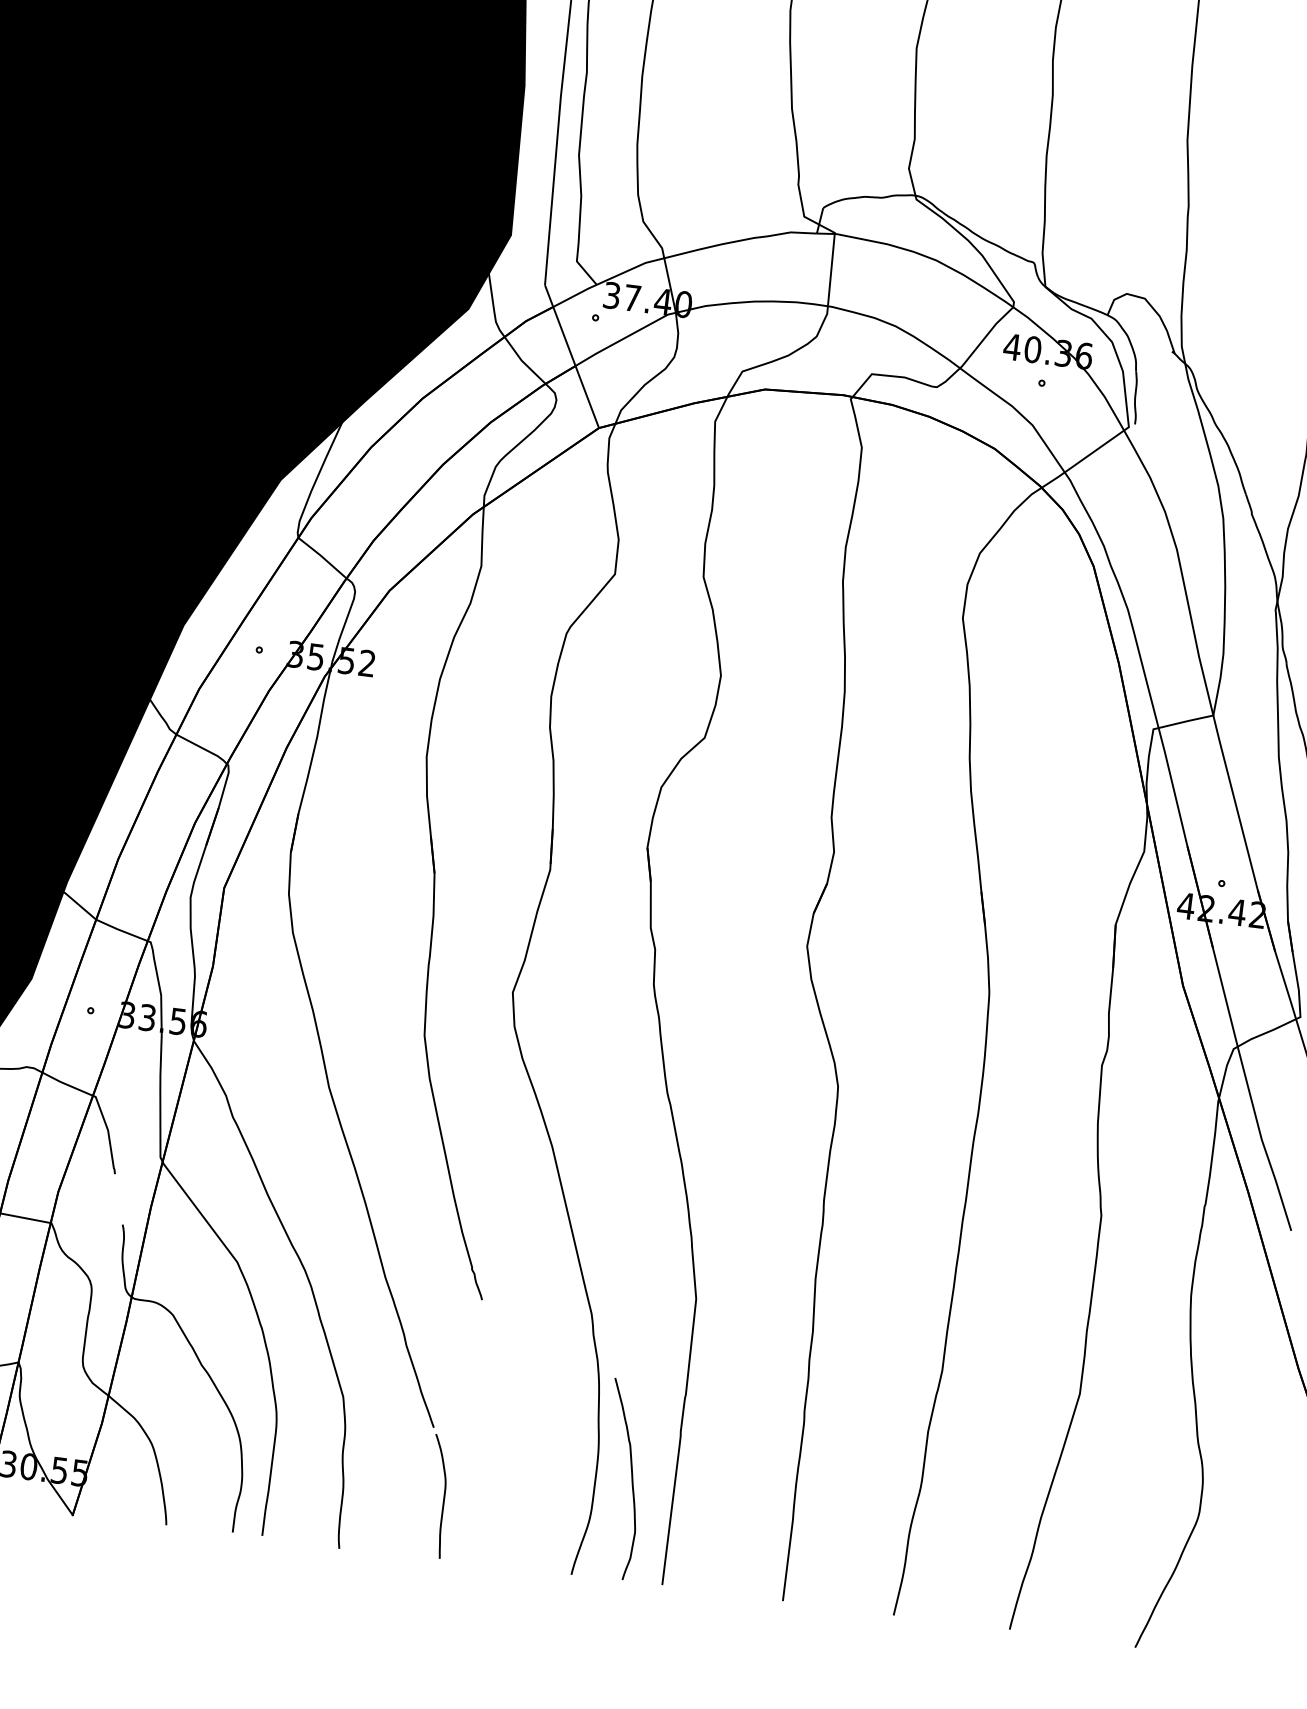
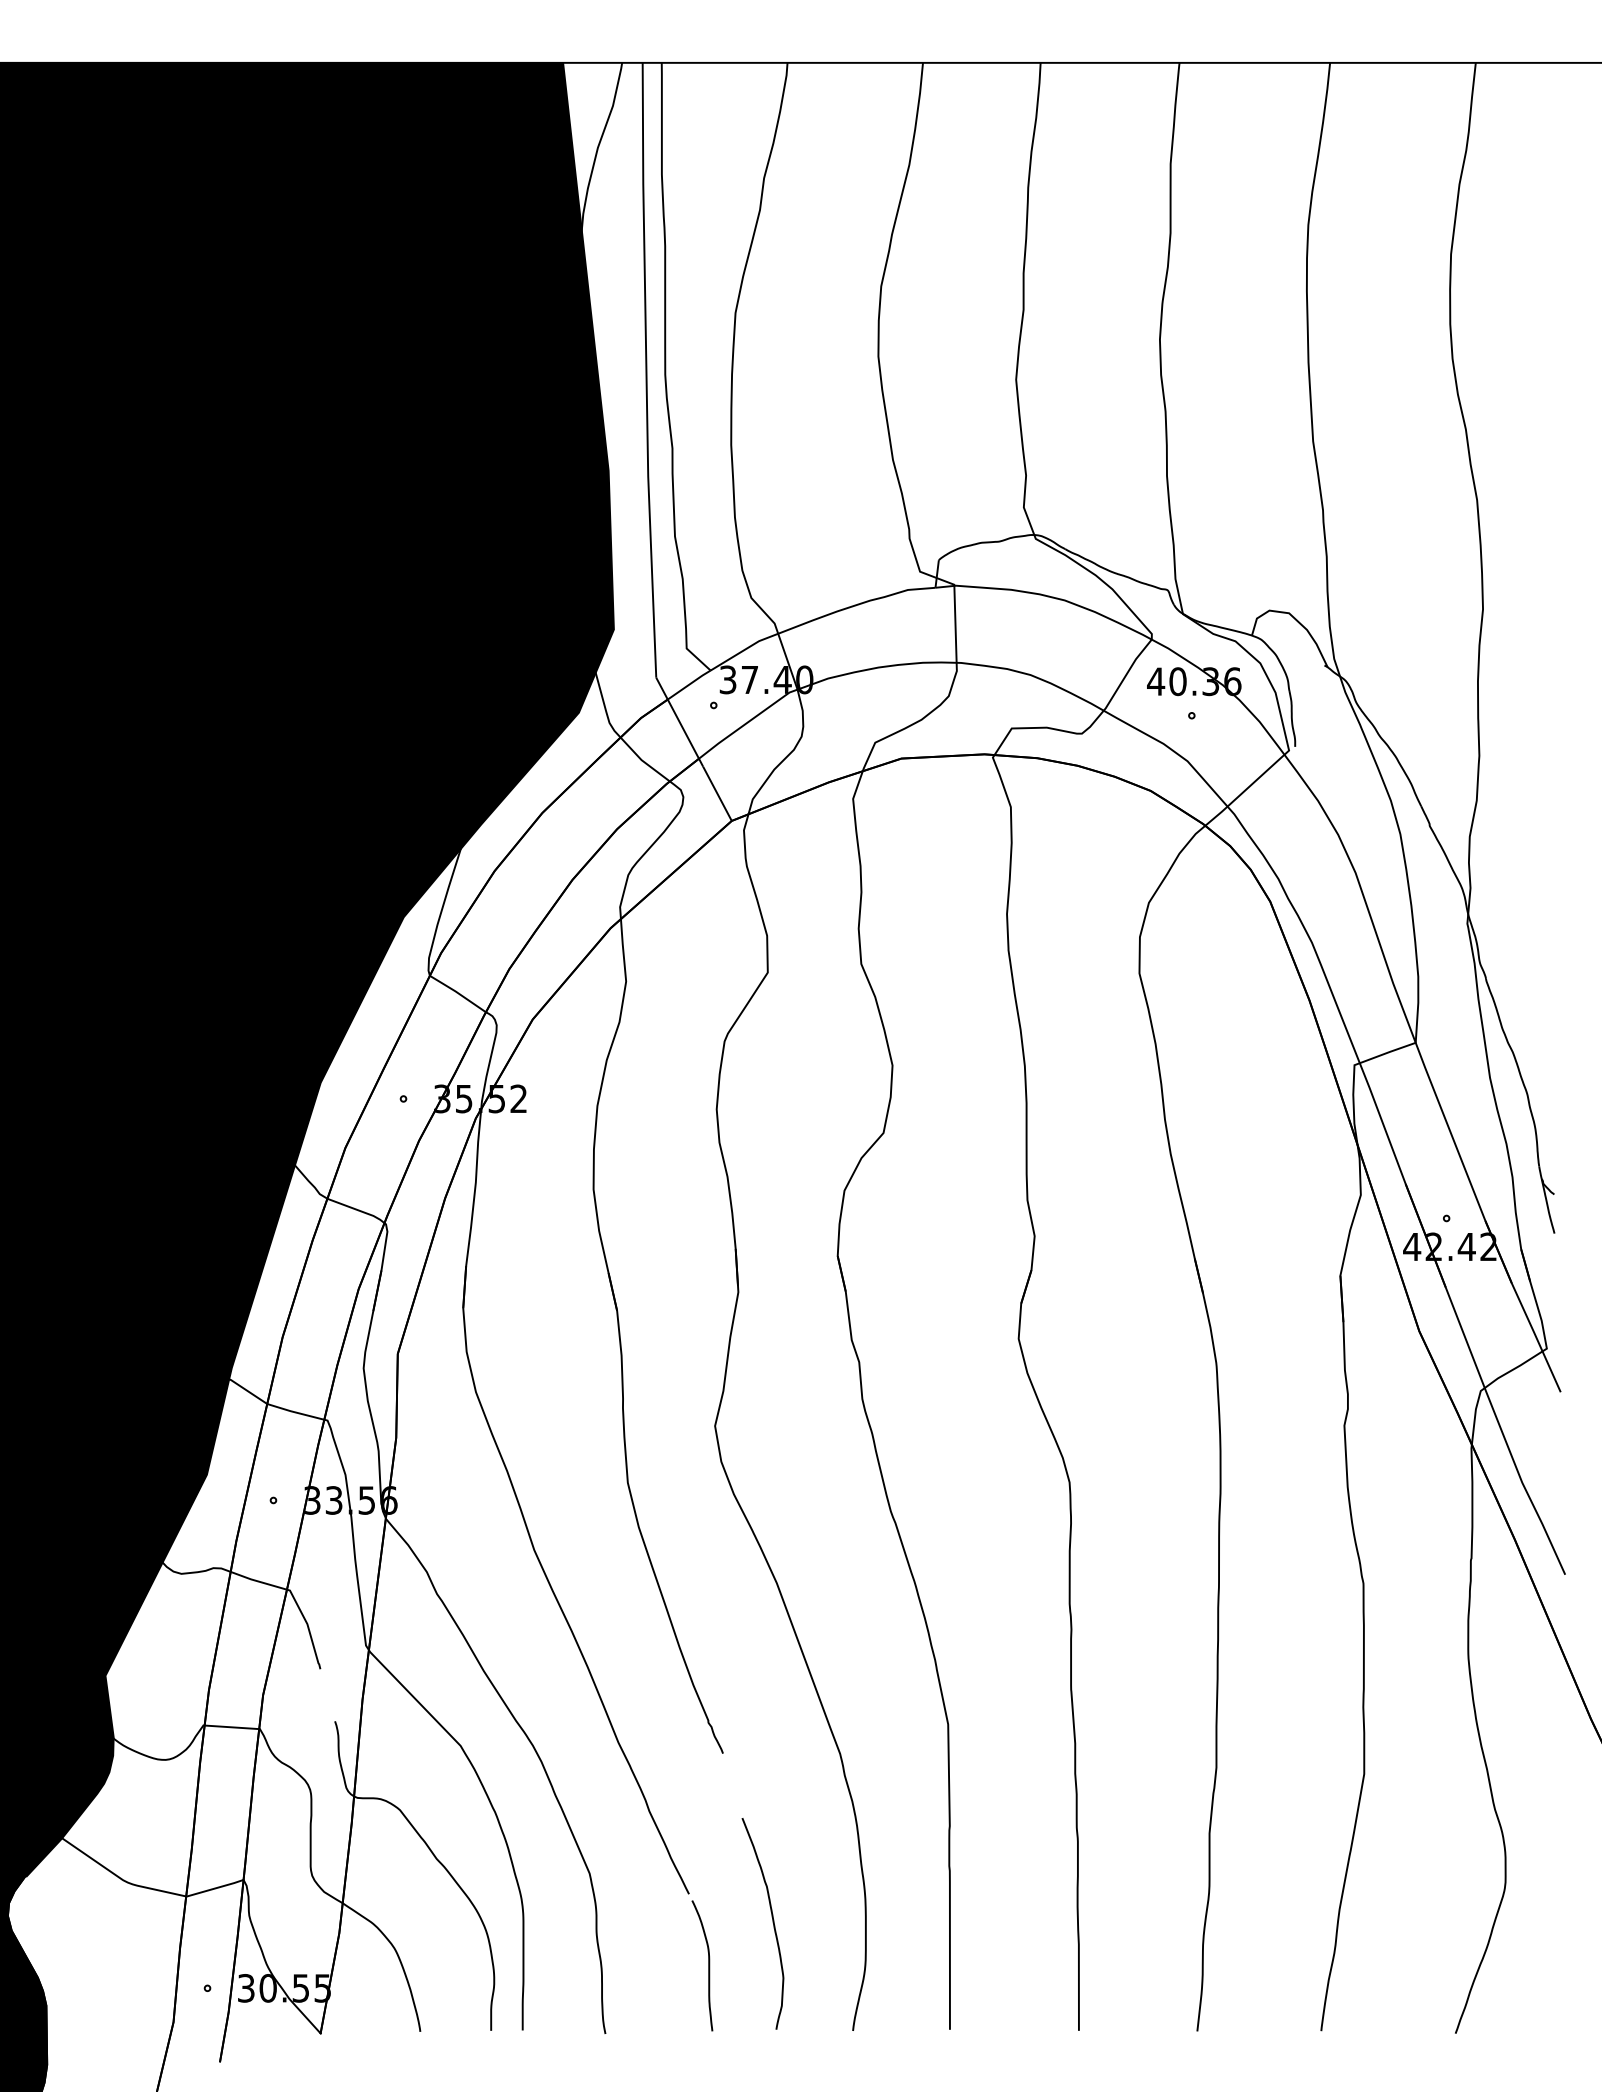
curve: (631, 1479) -> (772, 1922), moved

